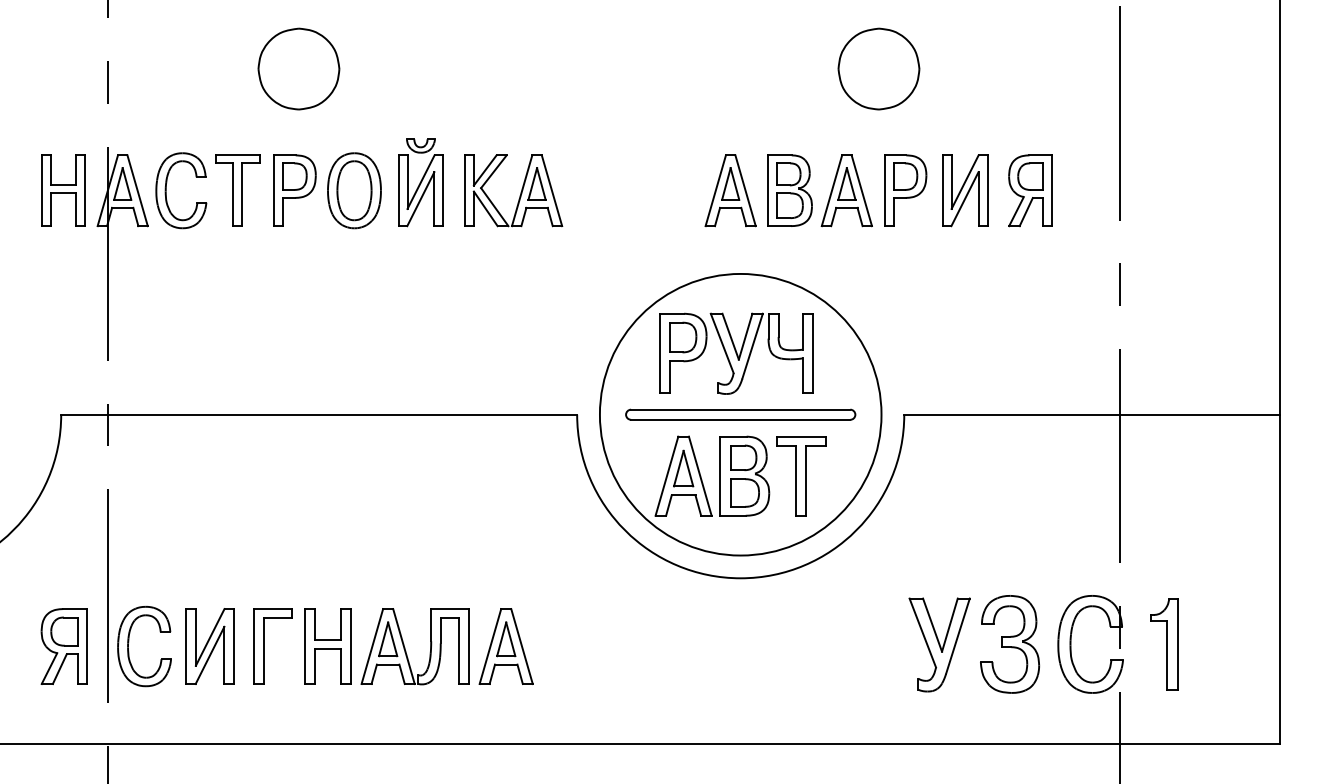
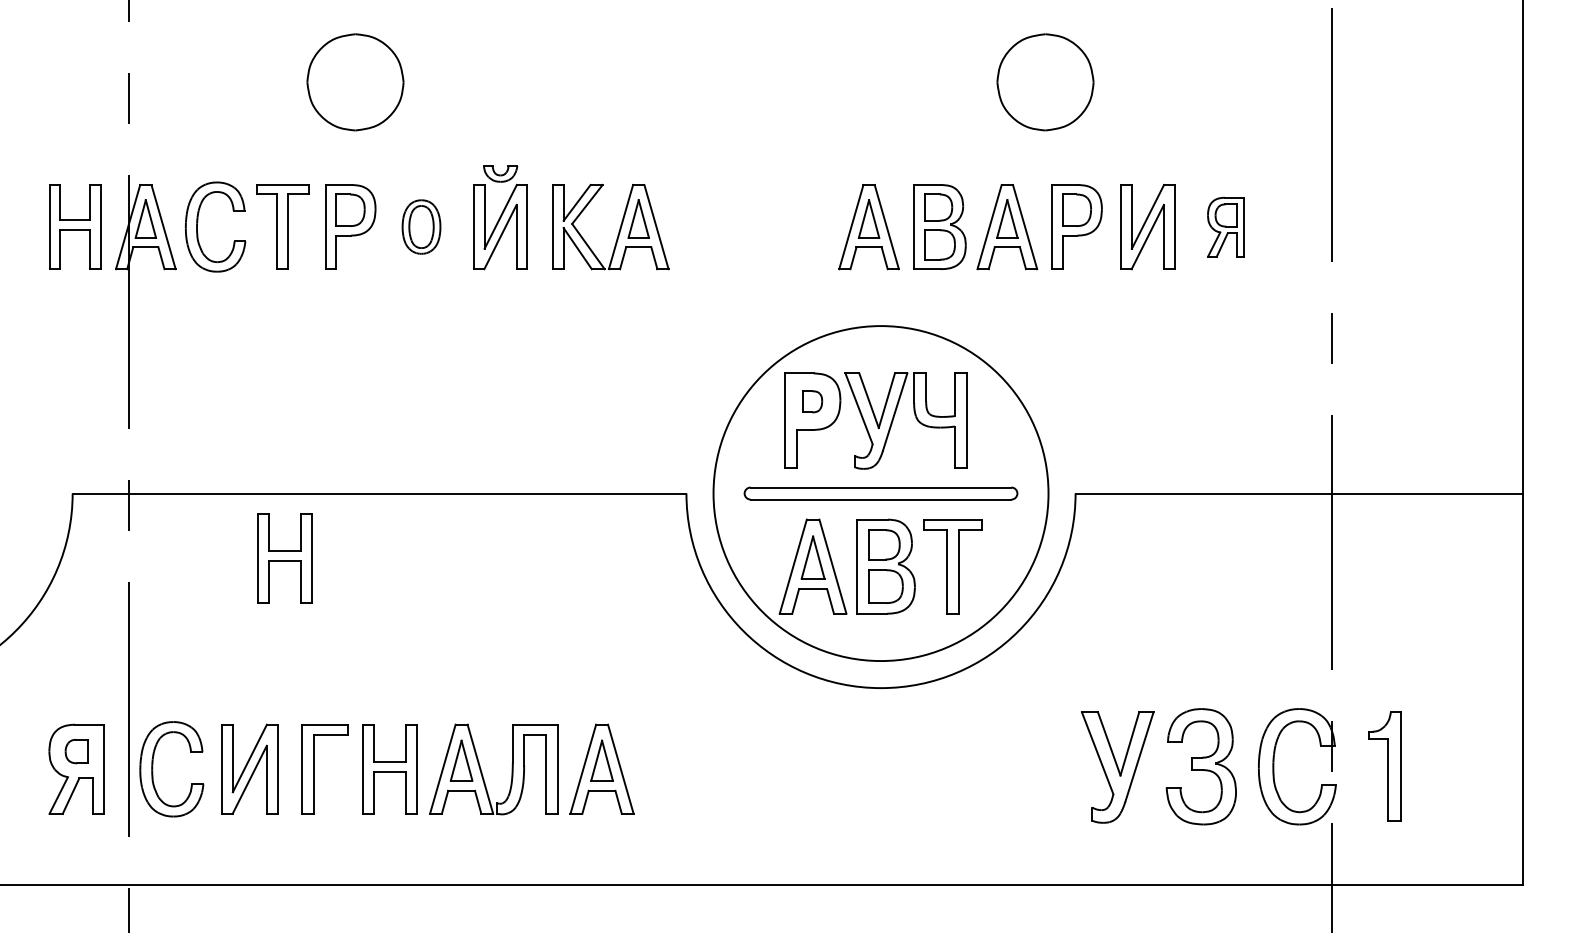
part: (354, 190) -> (421, 226), size x0.6
part: (1030, 191) -> (1225, 227), size x0.7
part: (683, 337) -> (812, 401), size x0.6
part: (239, 469) -> (284, 558), added
part: (64, 631) -> (76, 751), size x0.7

